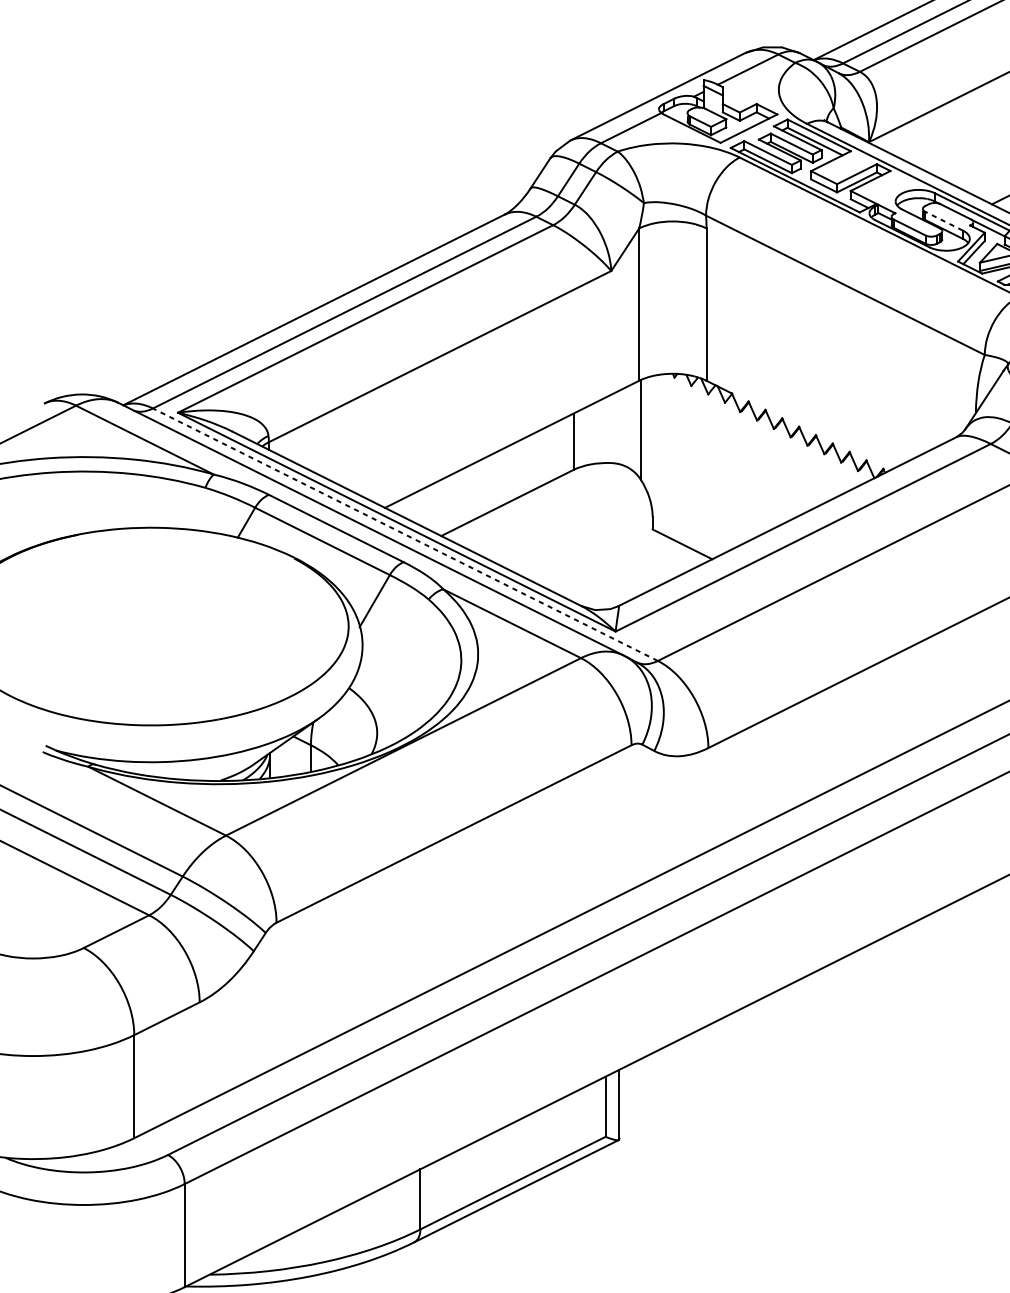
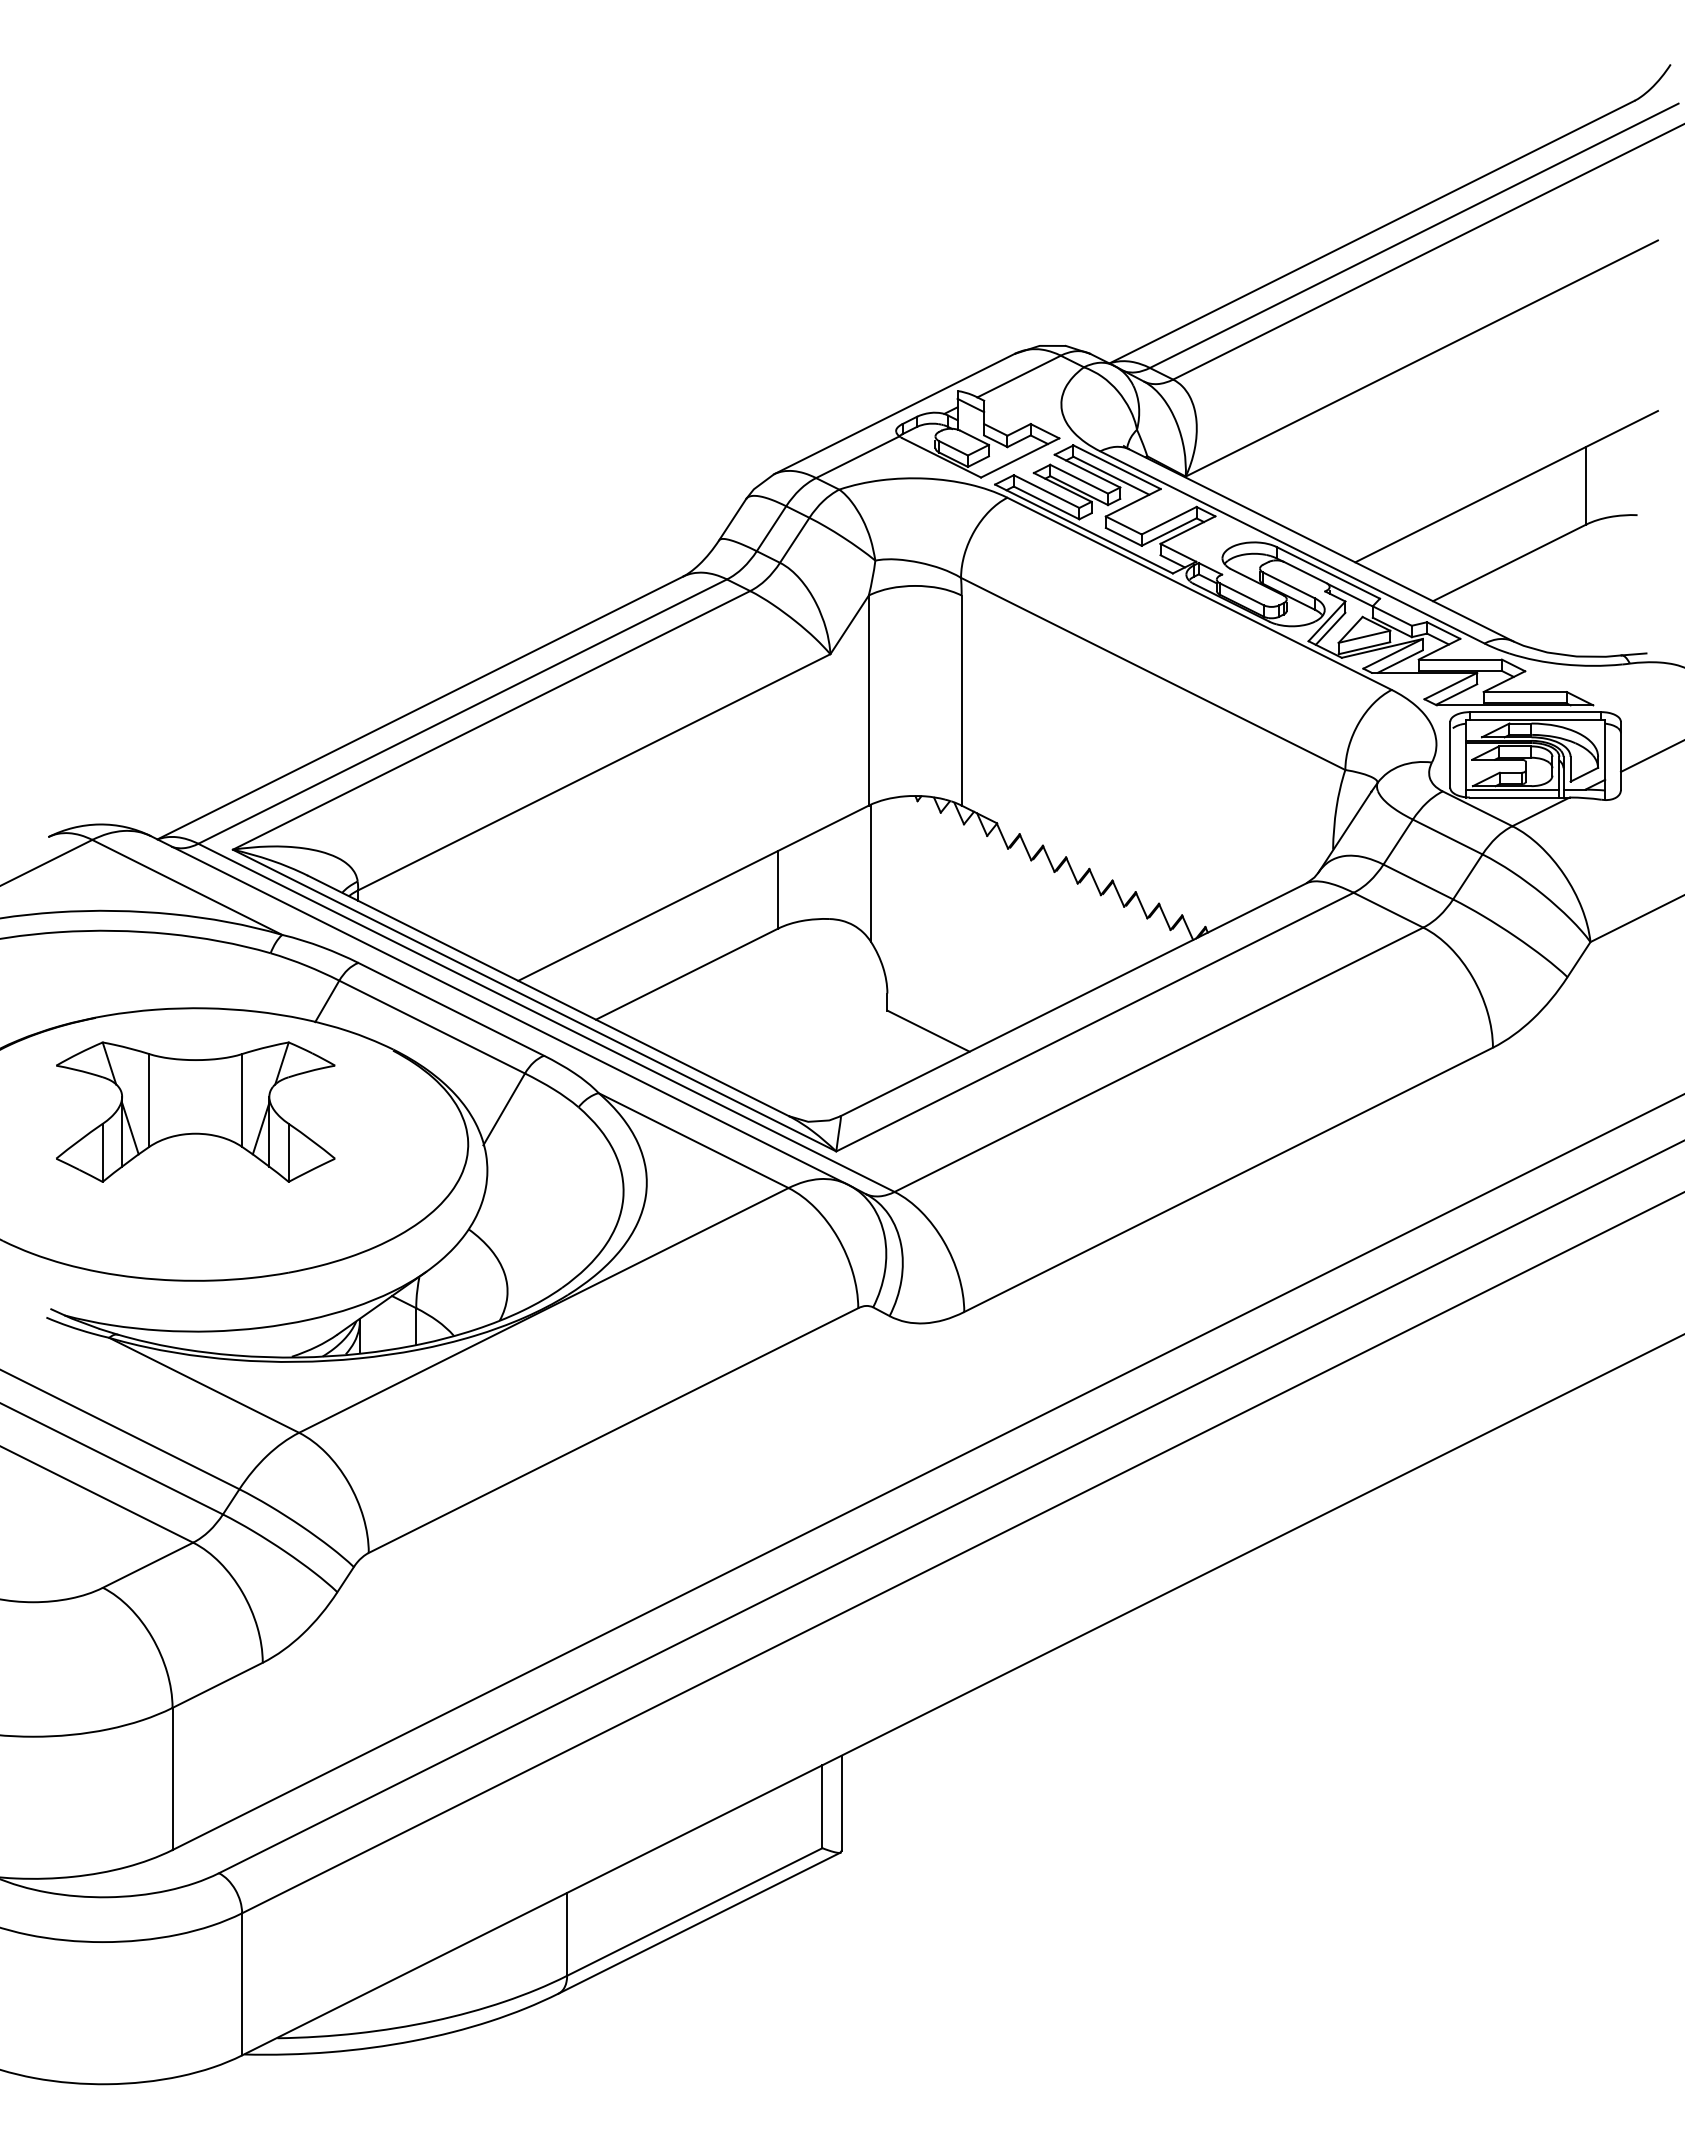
line: (943, 221) -> (1288, 585), dashed -> solid
line: (405, 534) -> (546, 1017), dashed -> solid
part: (150, 602) -> (195, 1111), added

